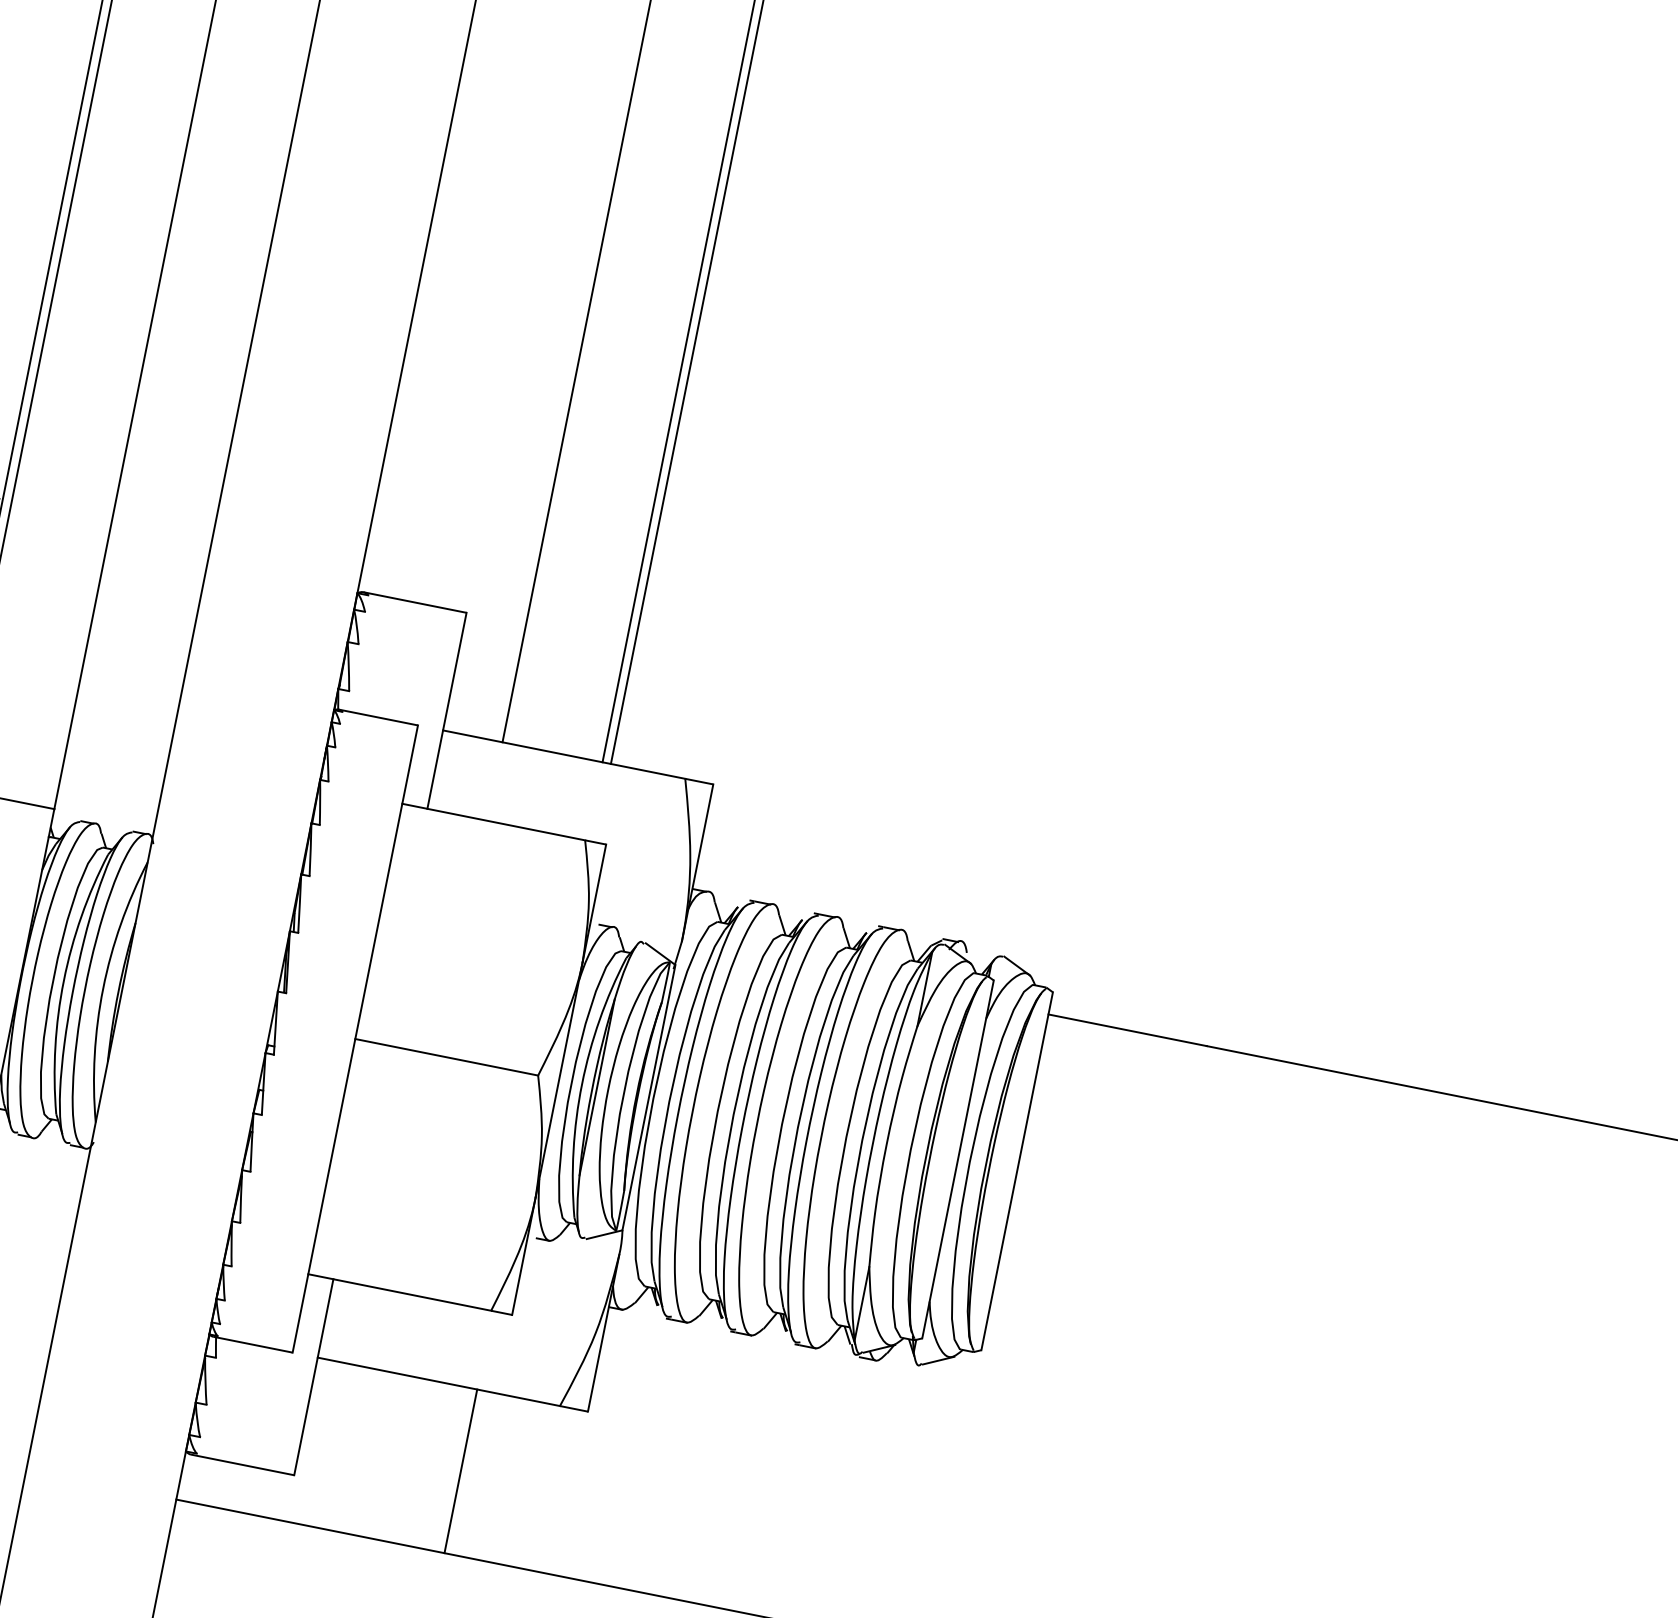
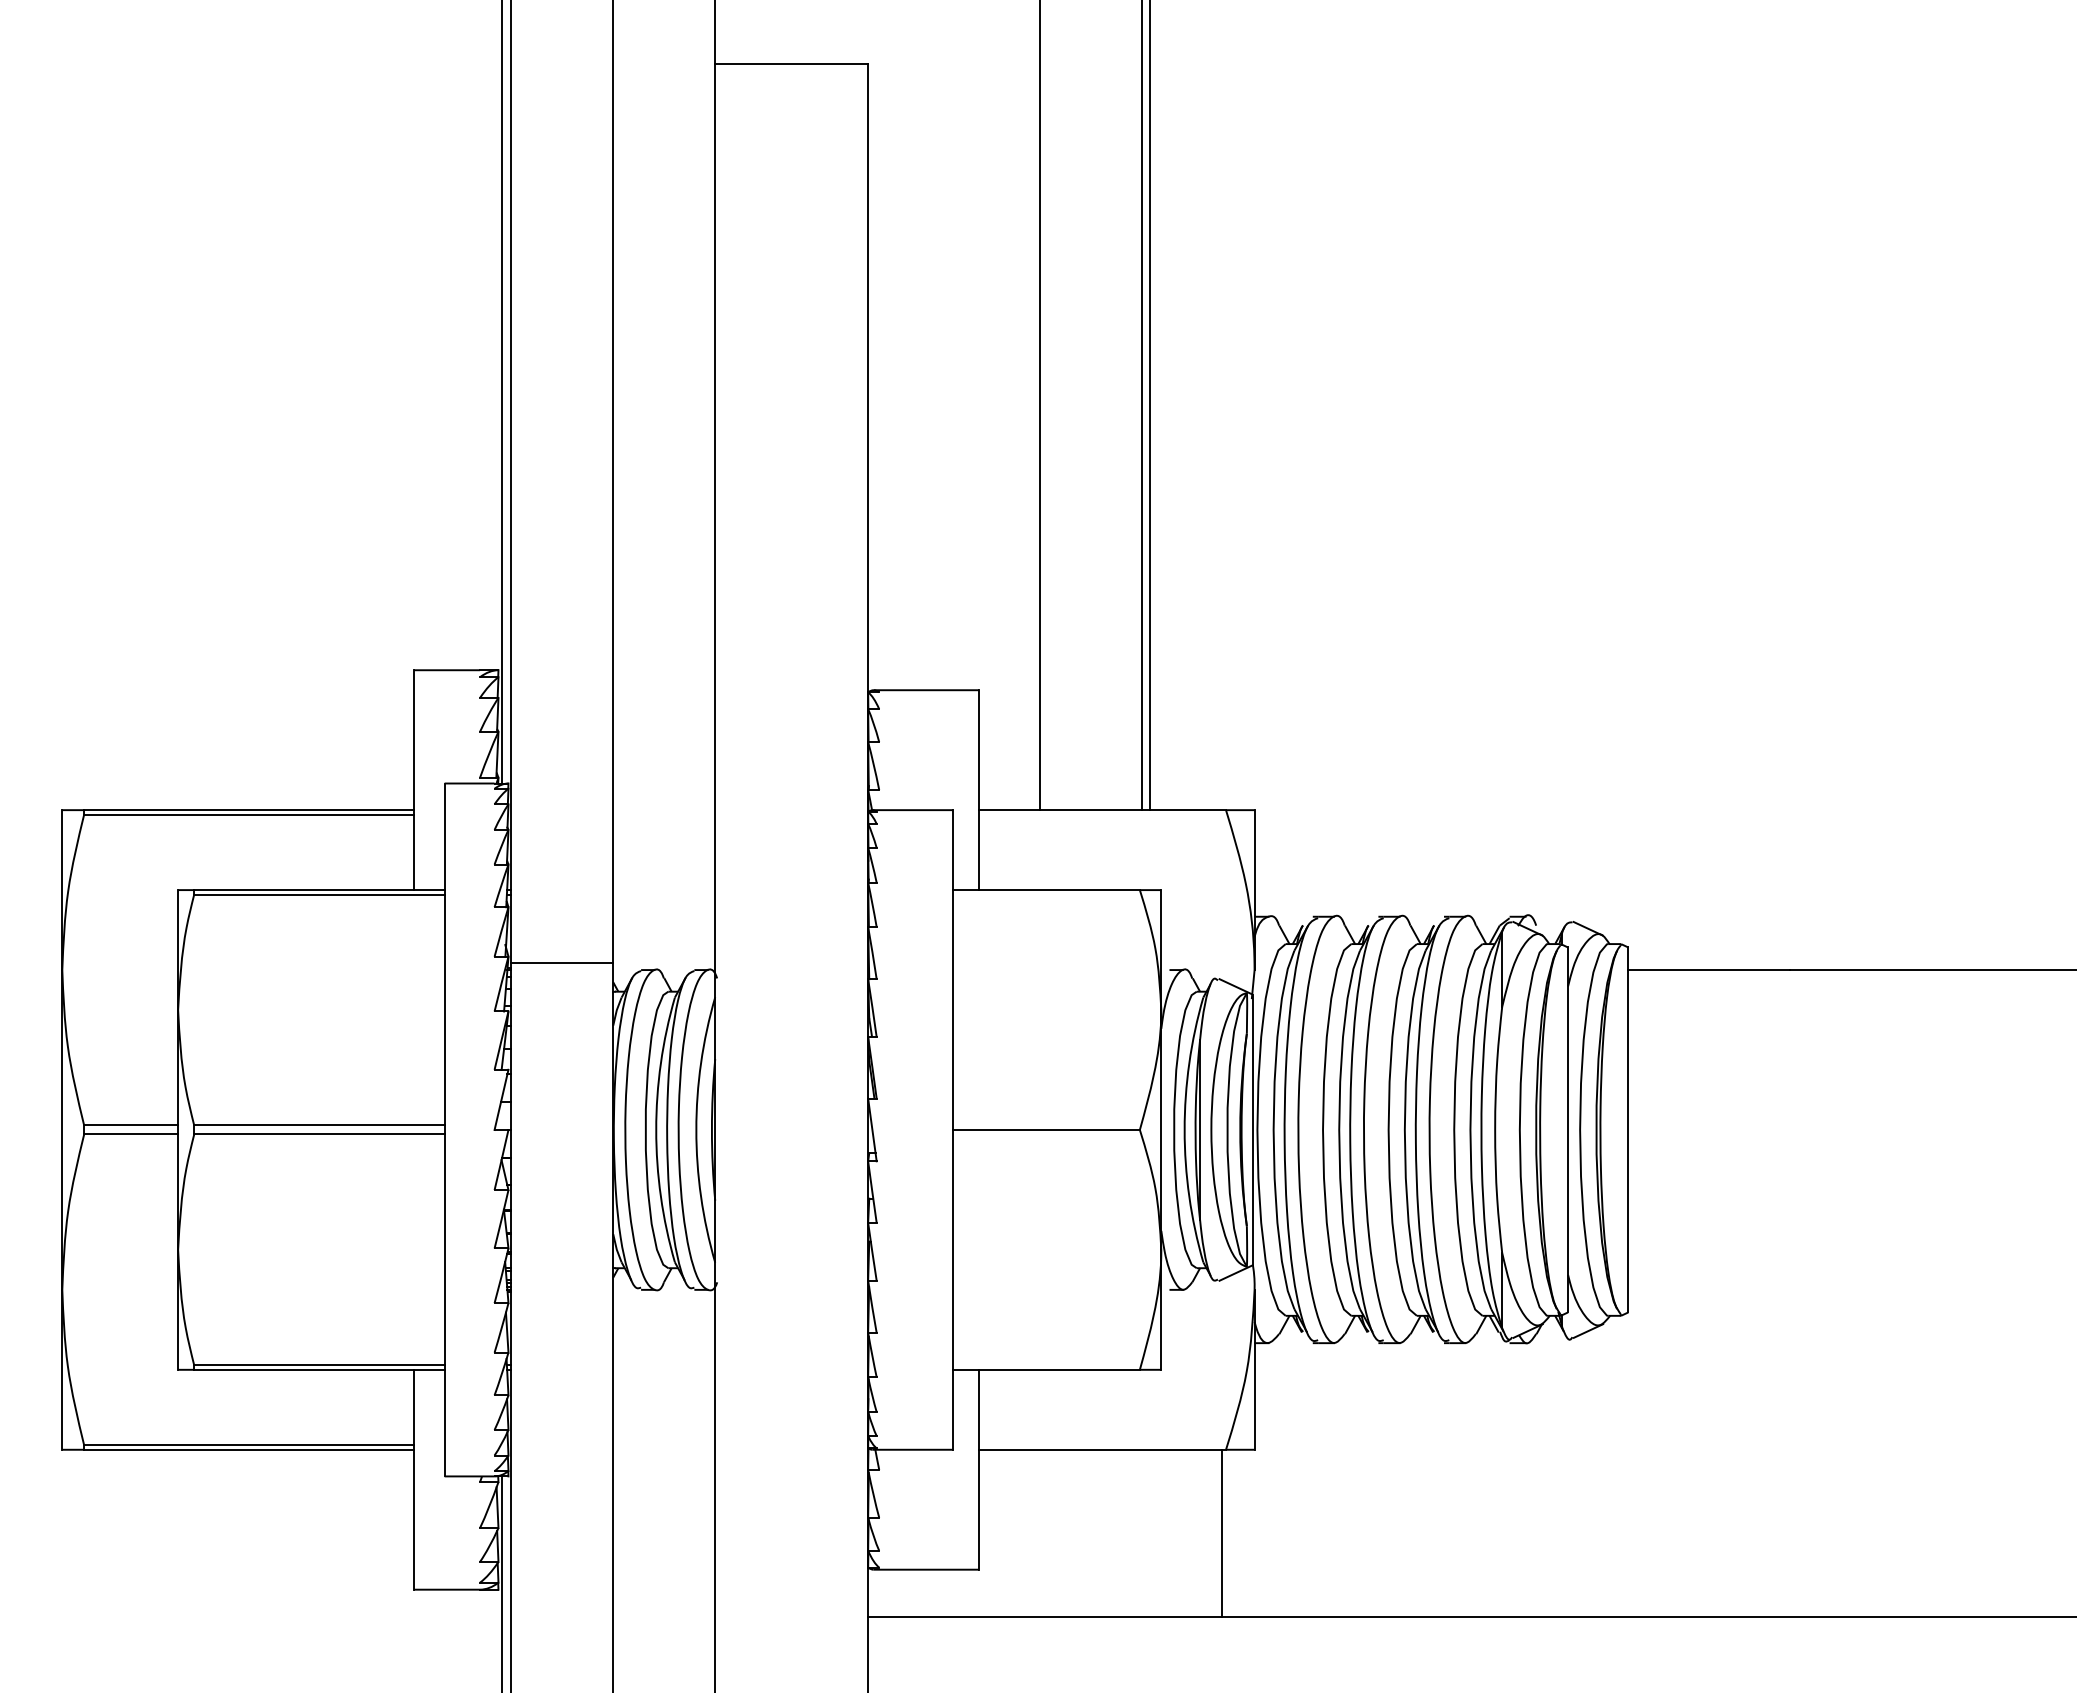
line: (460, 1470) -> (1221, 1532), moved

